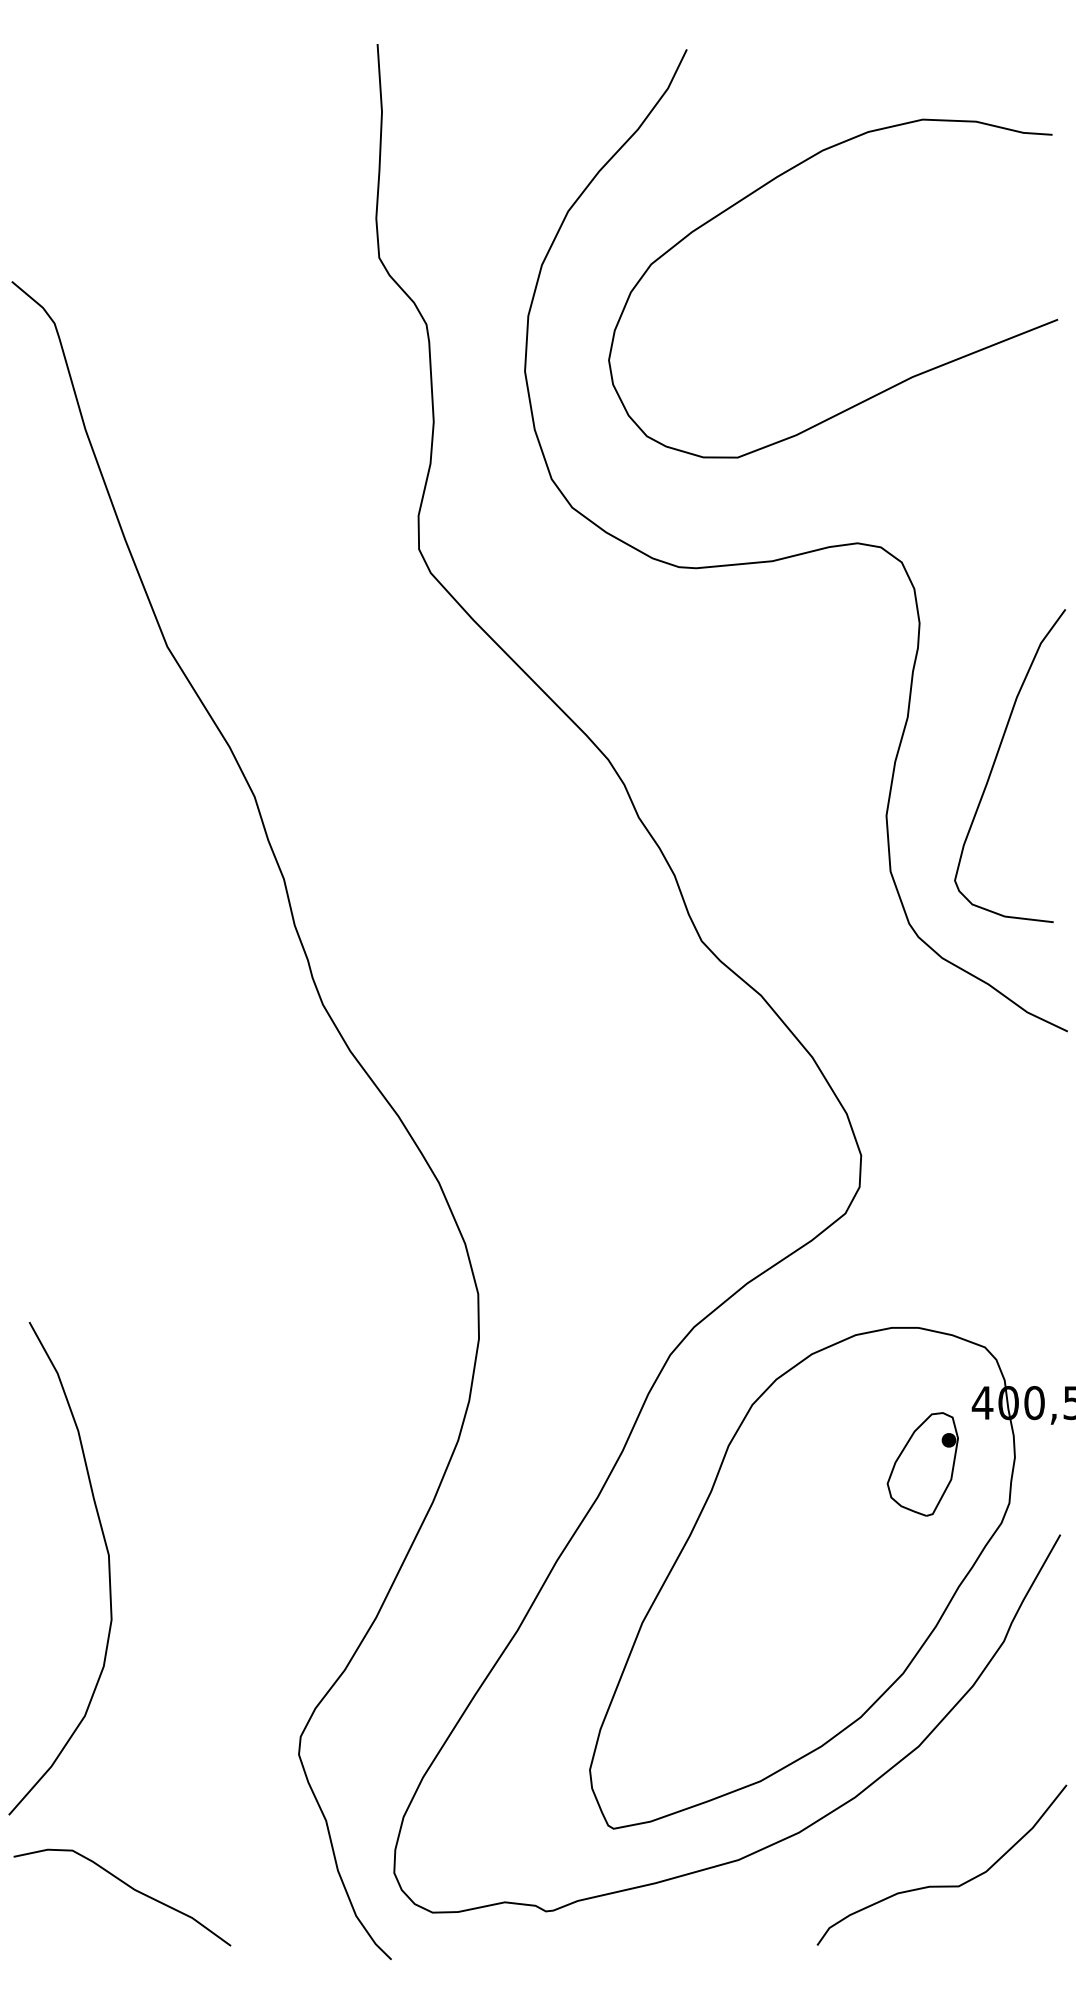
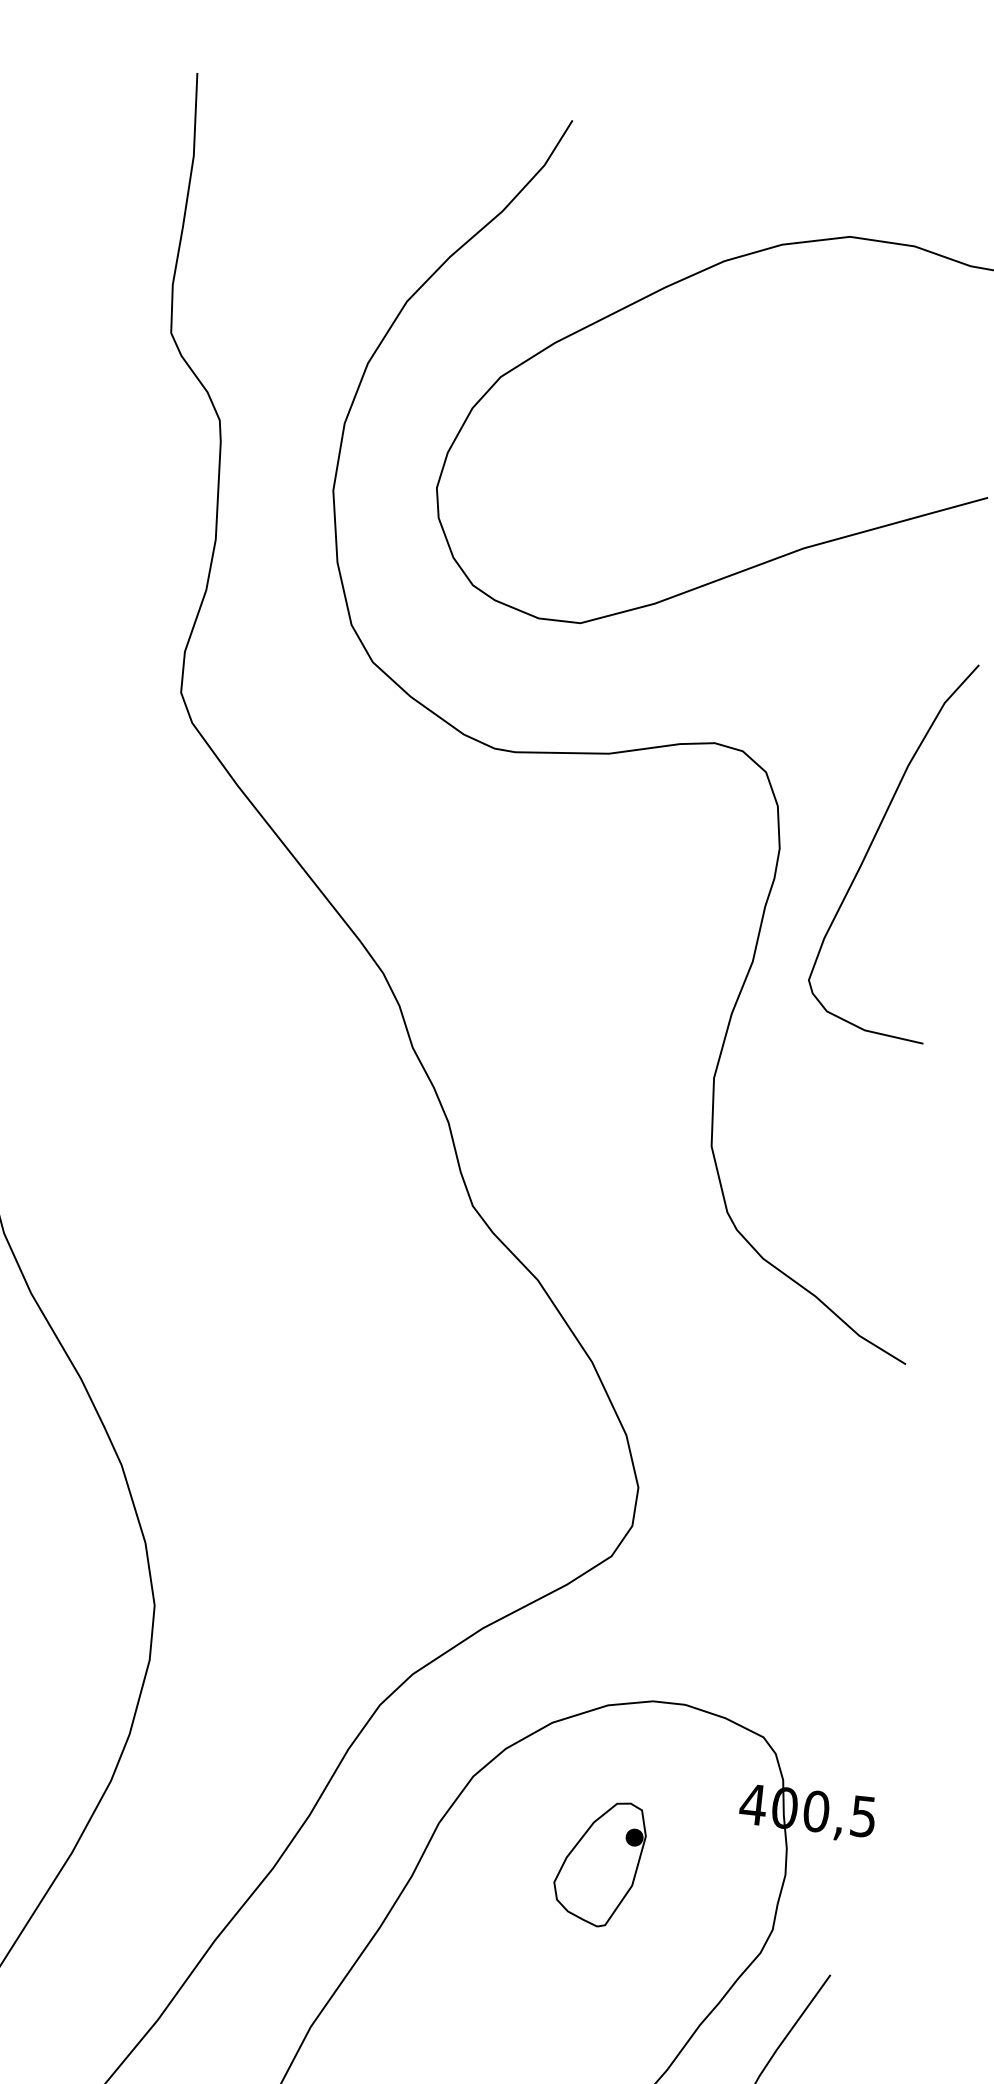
curve: (996, 759) -> (875, 838), moved
part: (922, 1464) -> (599, 1863), moved

